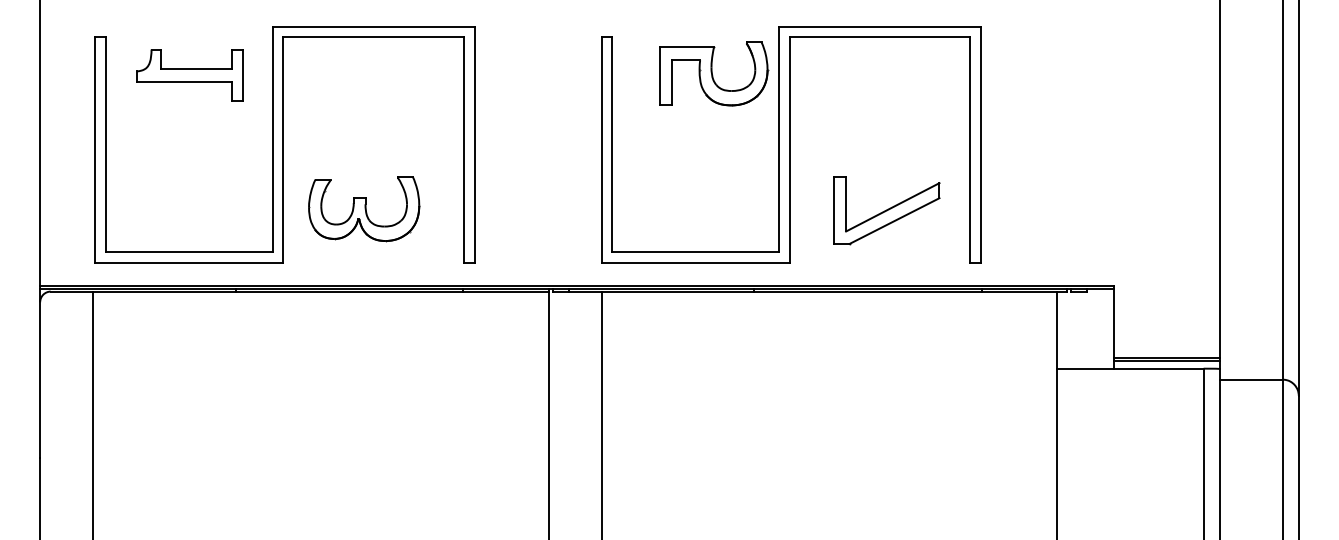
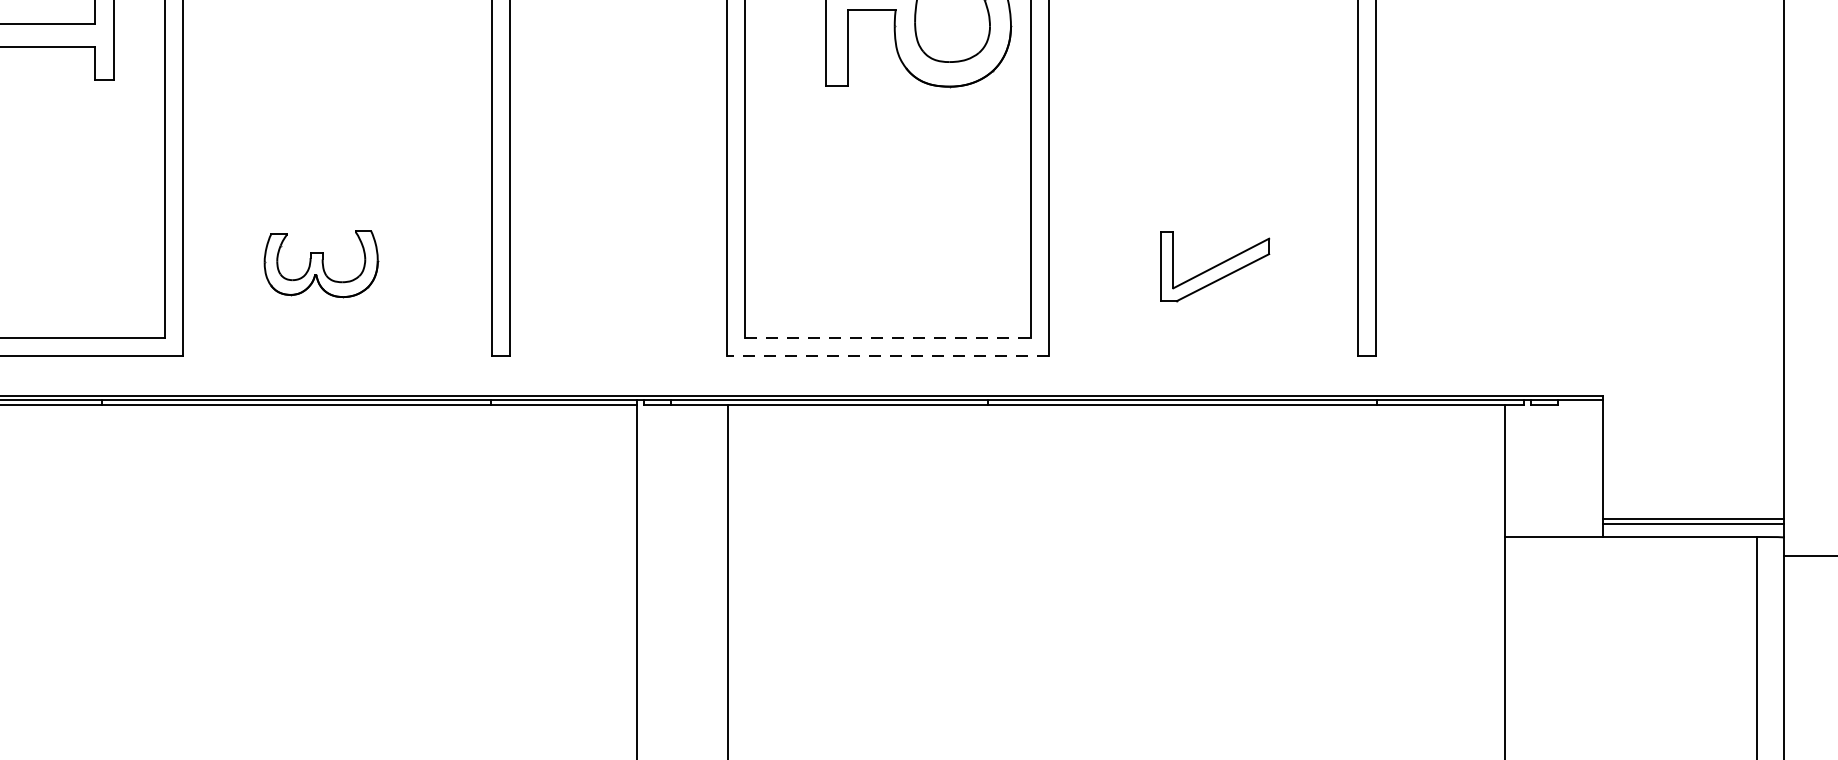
part: (364, 209) -> (321, 264), size x0.6
part: (886, 210) -> (1214, 266), size x0.6
line: (695, 252) -> (887, 338), solid -> dashed
line: (695, 262) -> (887, 355), solid -> dashed

